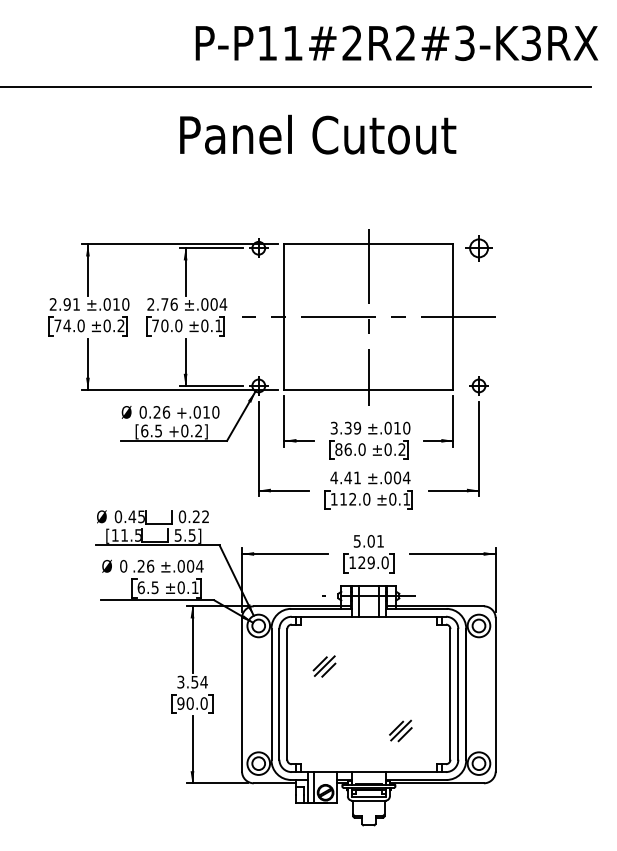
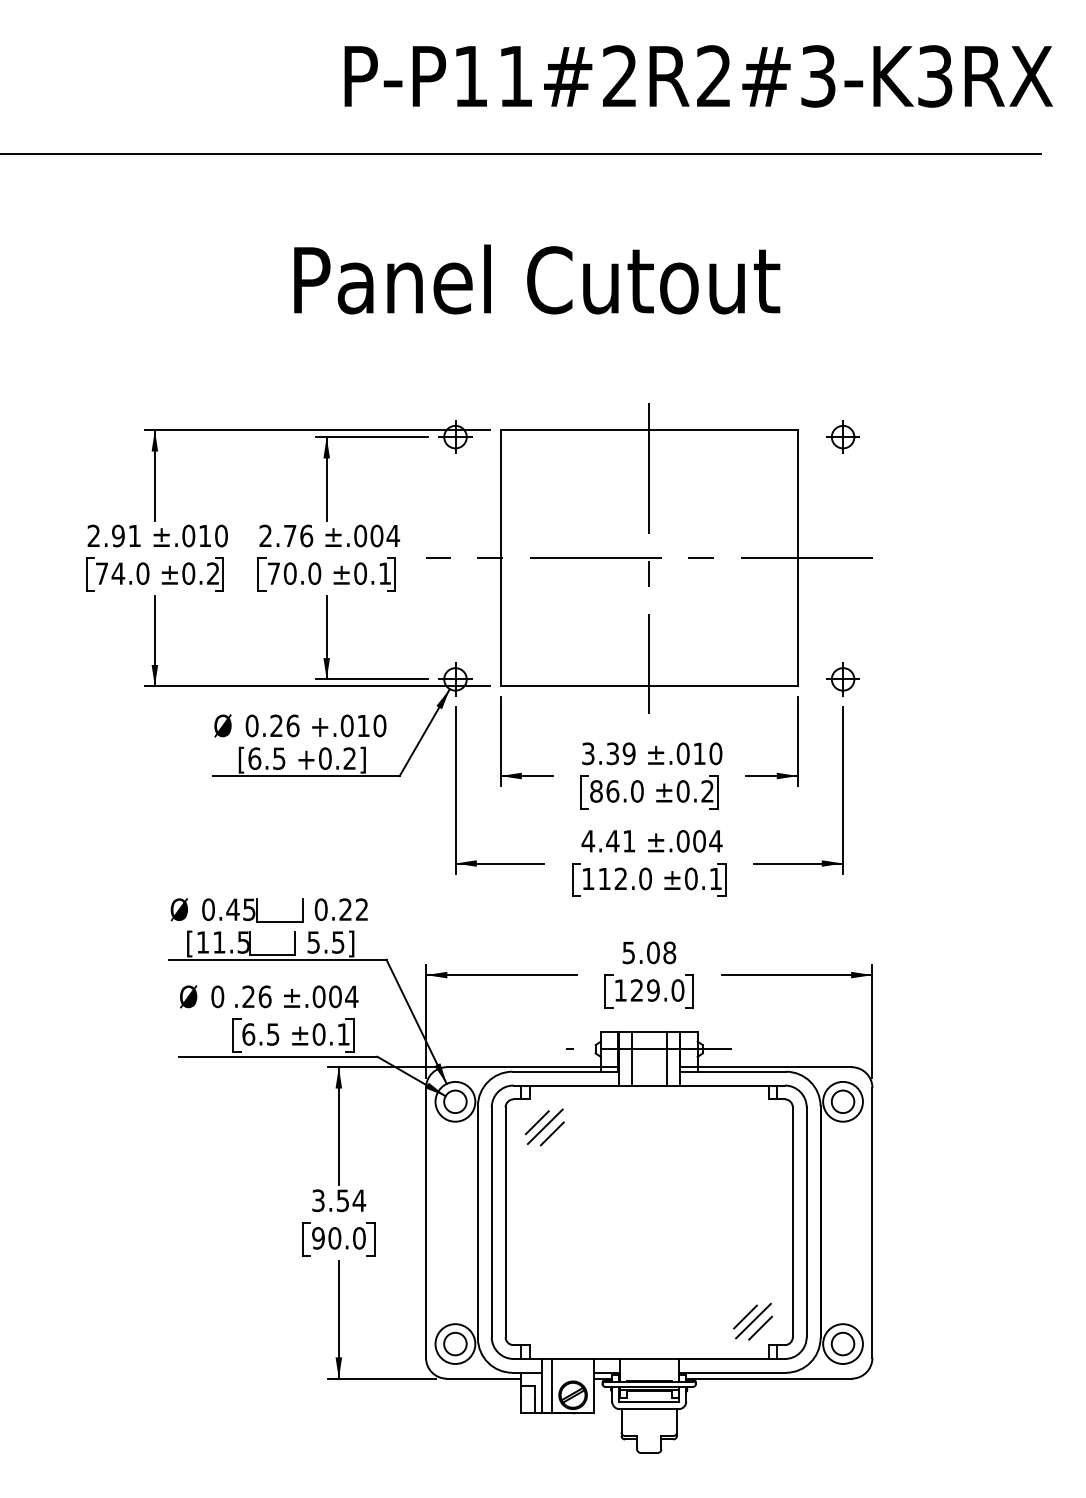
text: (318, 134) -> (537, 279), moved
part: (478, 247) -> (842, 435), size x0.71
text: (380, 541) -> (669, 953), 5.01 -> 5.08
part: (324, 666) -> (544, 1127), moved
part: (400, 730) -> (752, 1320), moved

